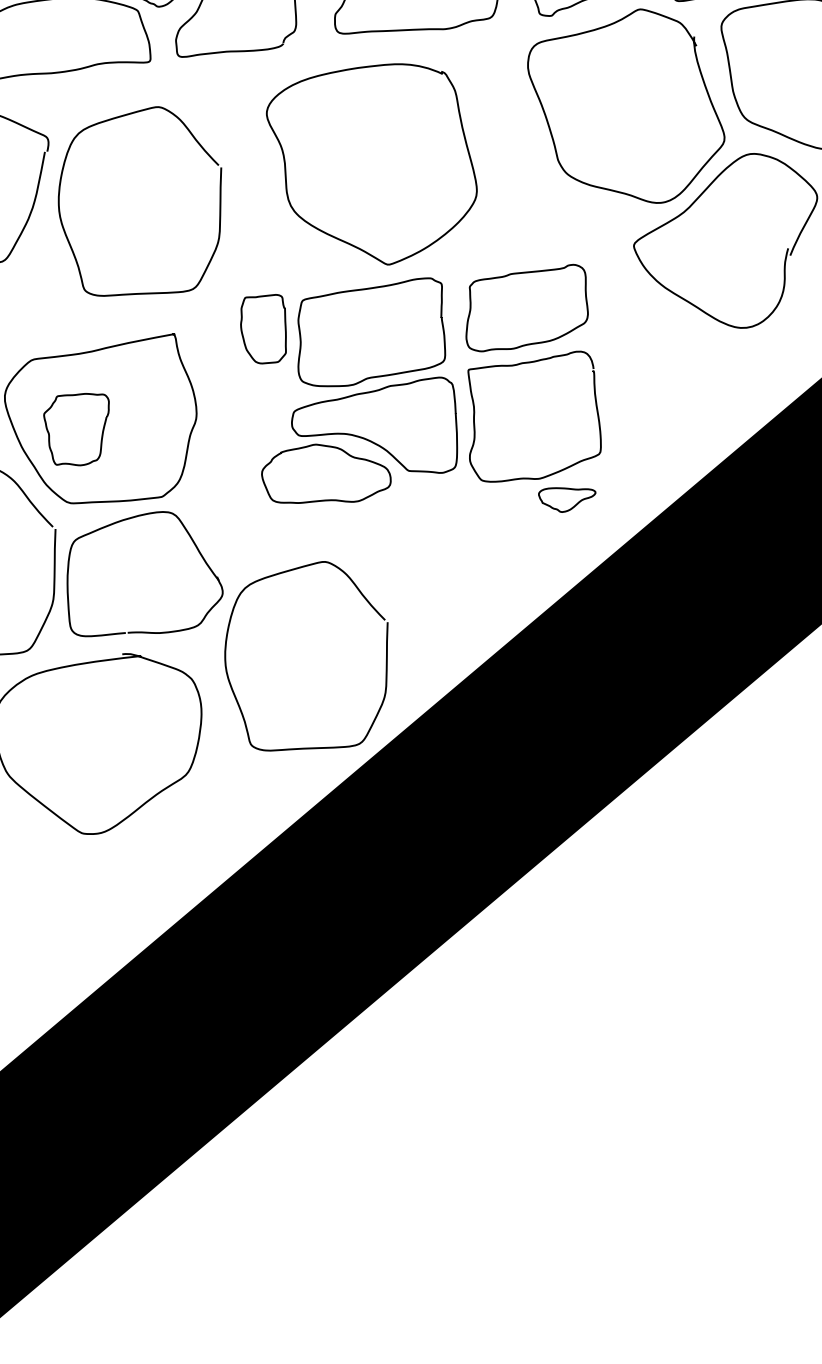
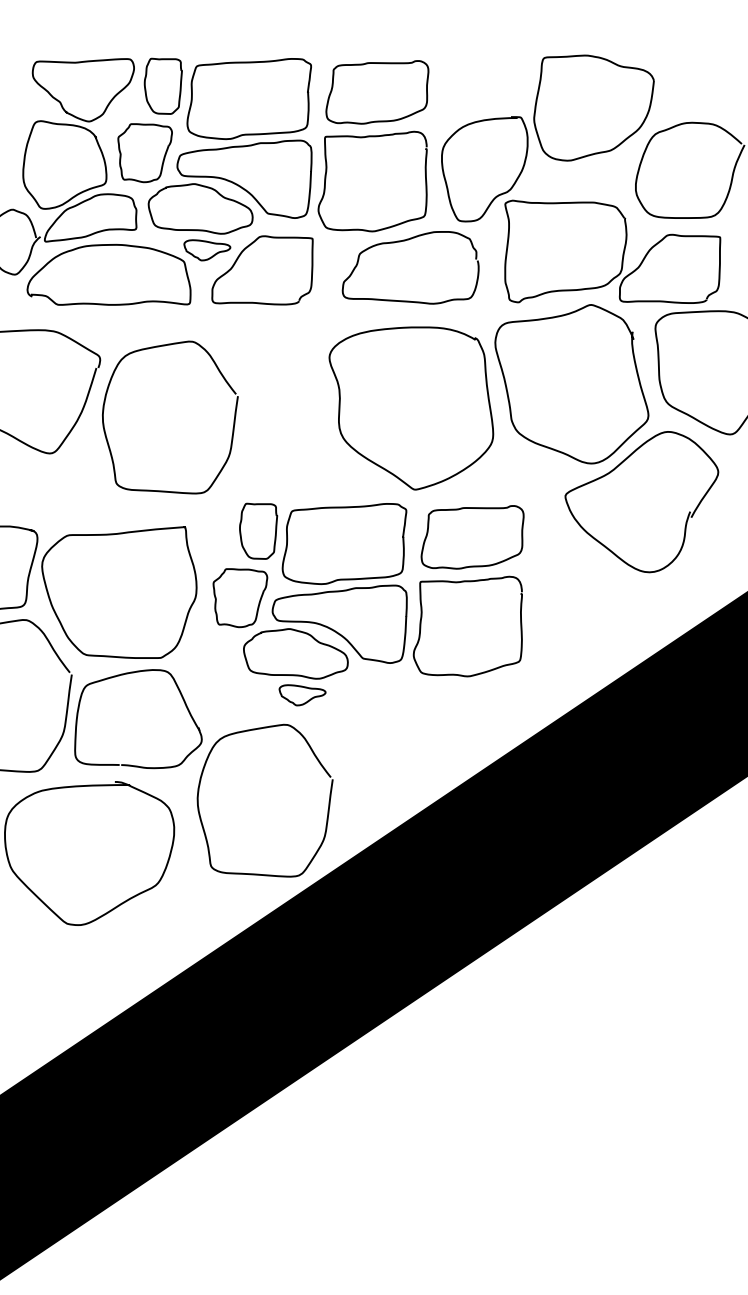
curve: (345, 240) -> (382, 466), moved
curve: (101, 432) -> (258, 602), moved
curve: (574, 504) -> (307, 700), moved

